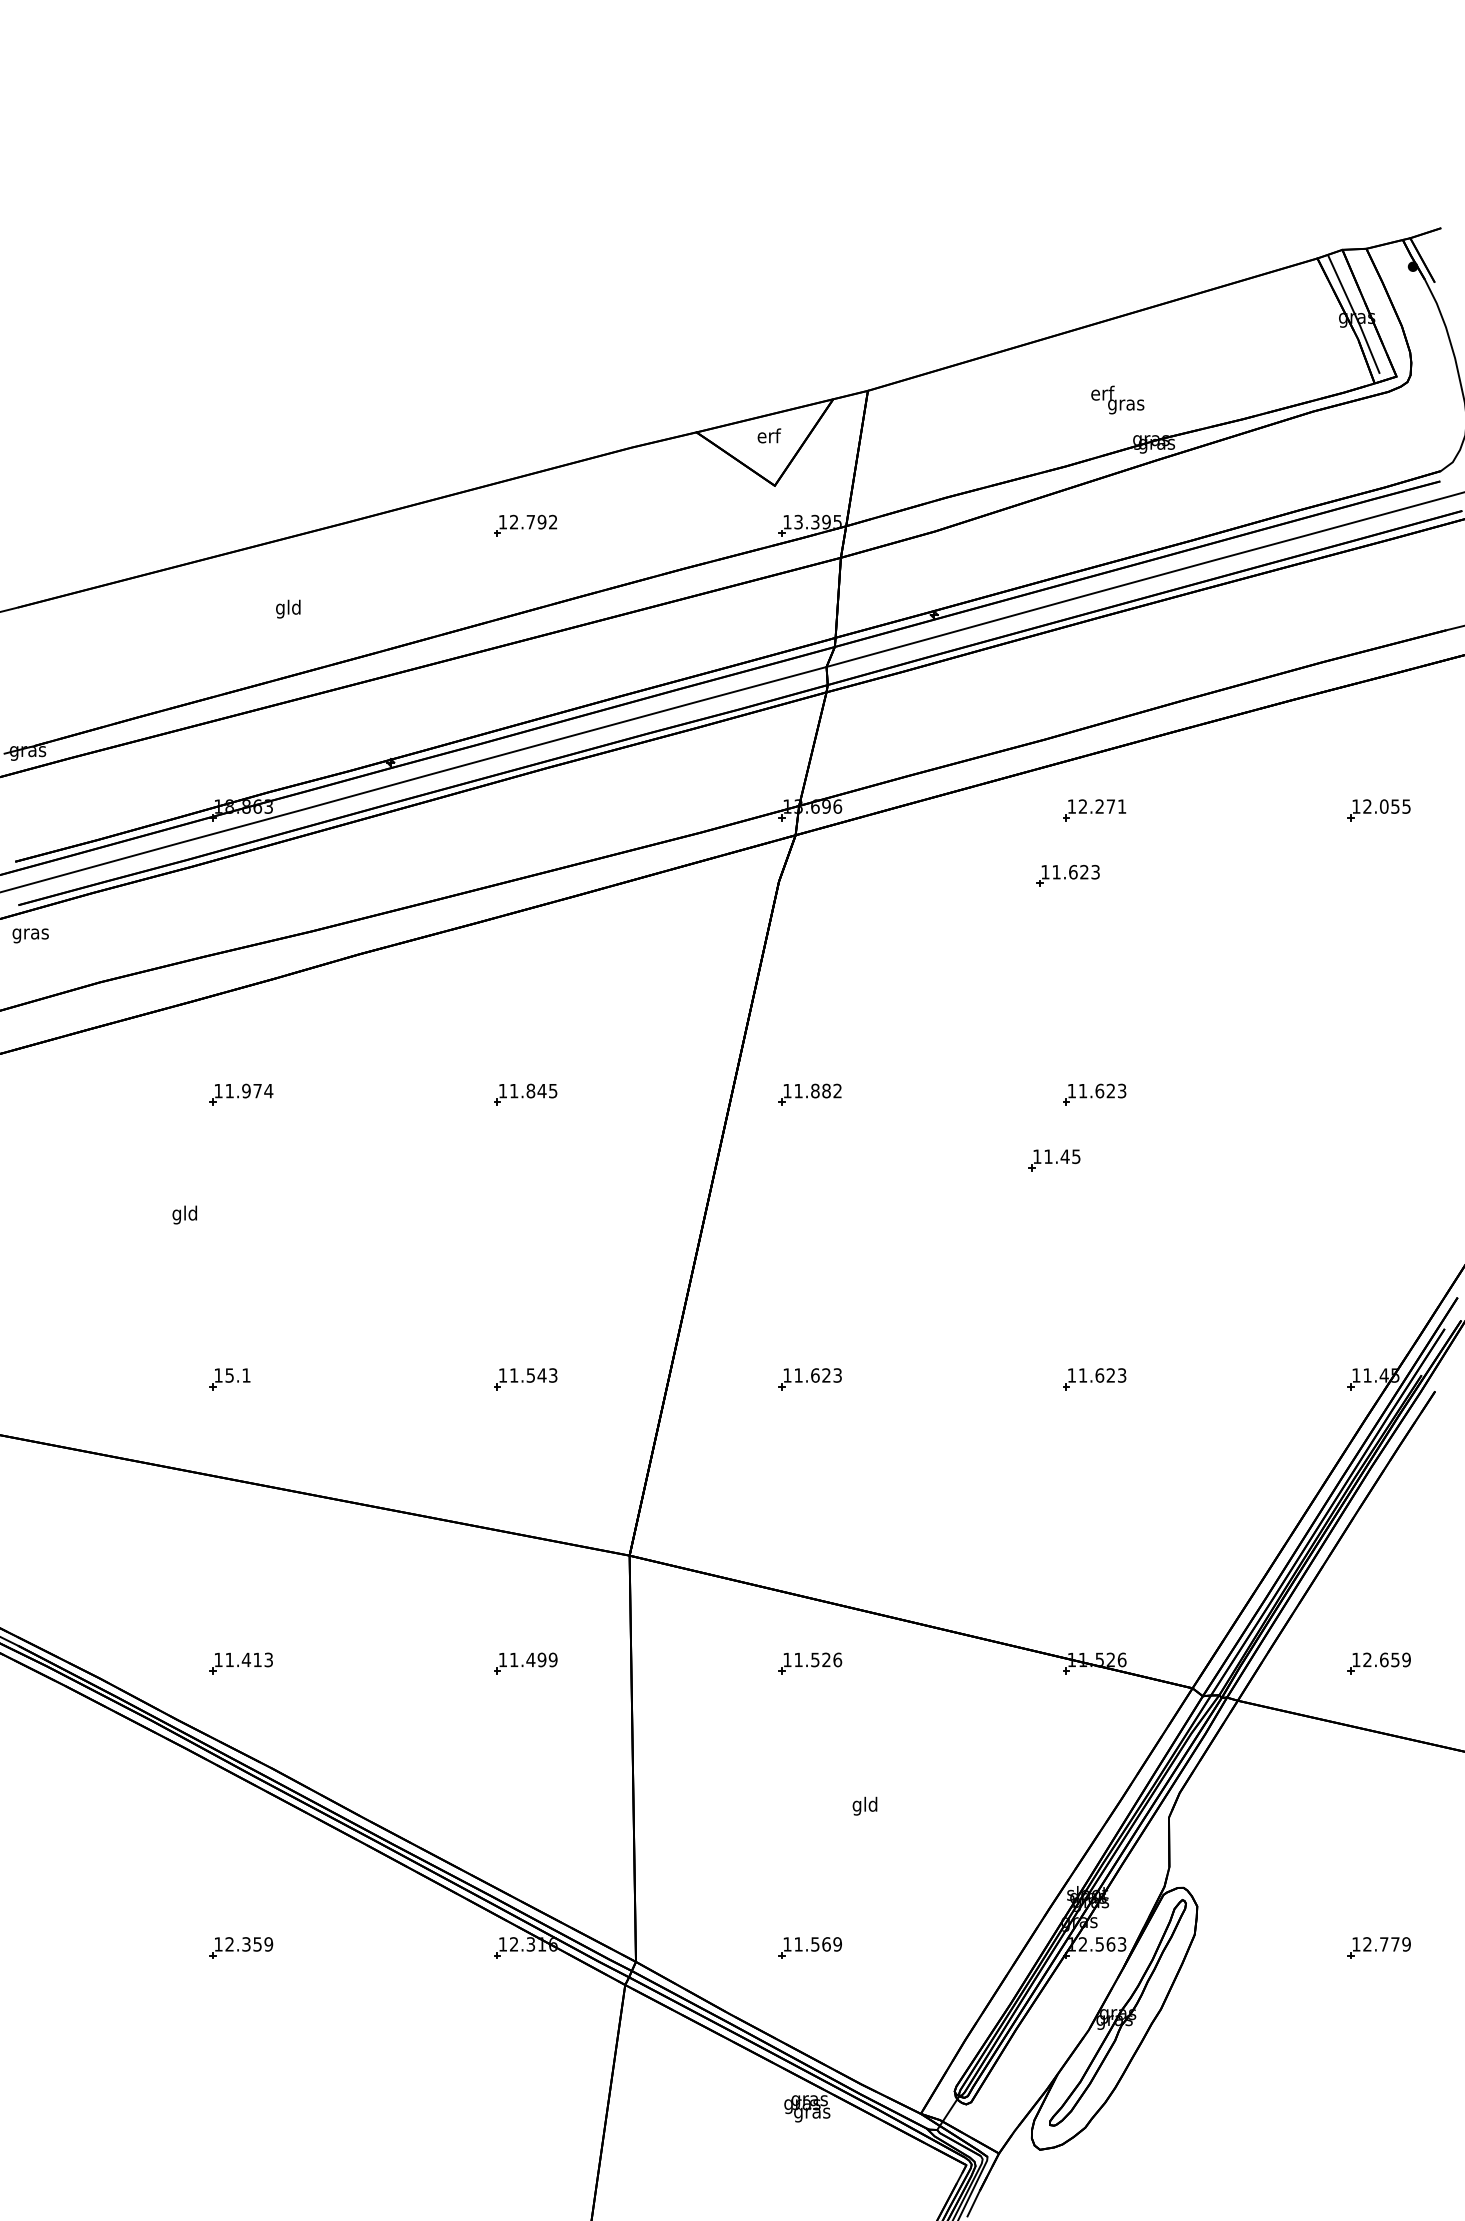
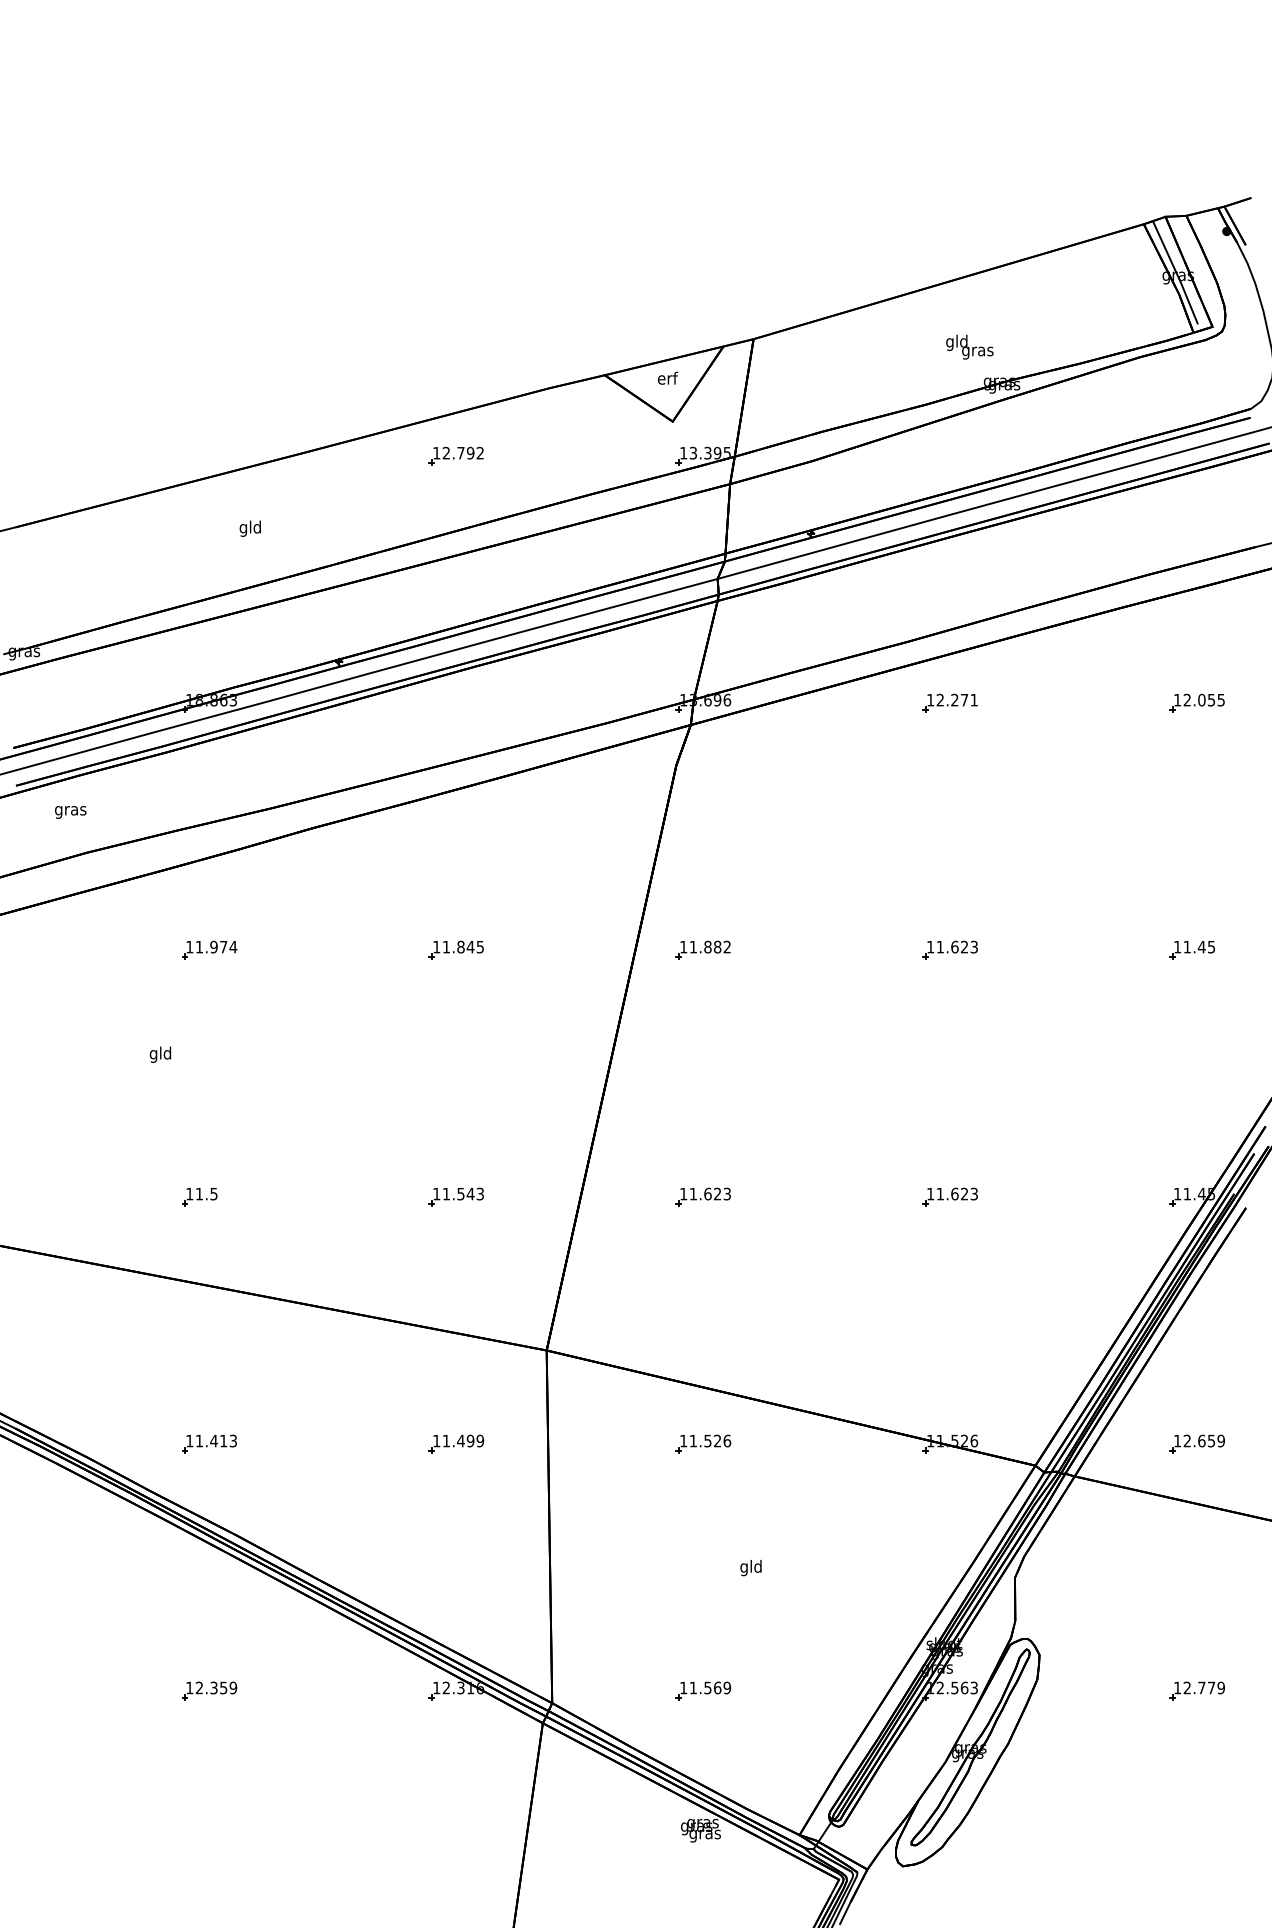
text: (1101, 394) -> (956, 342), erf -> gld
part: (1067, 874) -> (926, 759), removed
text: (30, 936) -> (70, 812), moved
part: (1053, 1160) -> (1191, 950), moved
text: (237, 1375) -> (206, 1194), 15.1 -> 11.5

